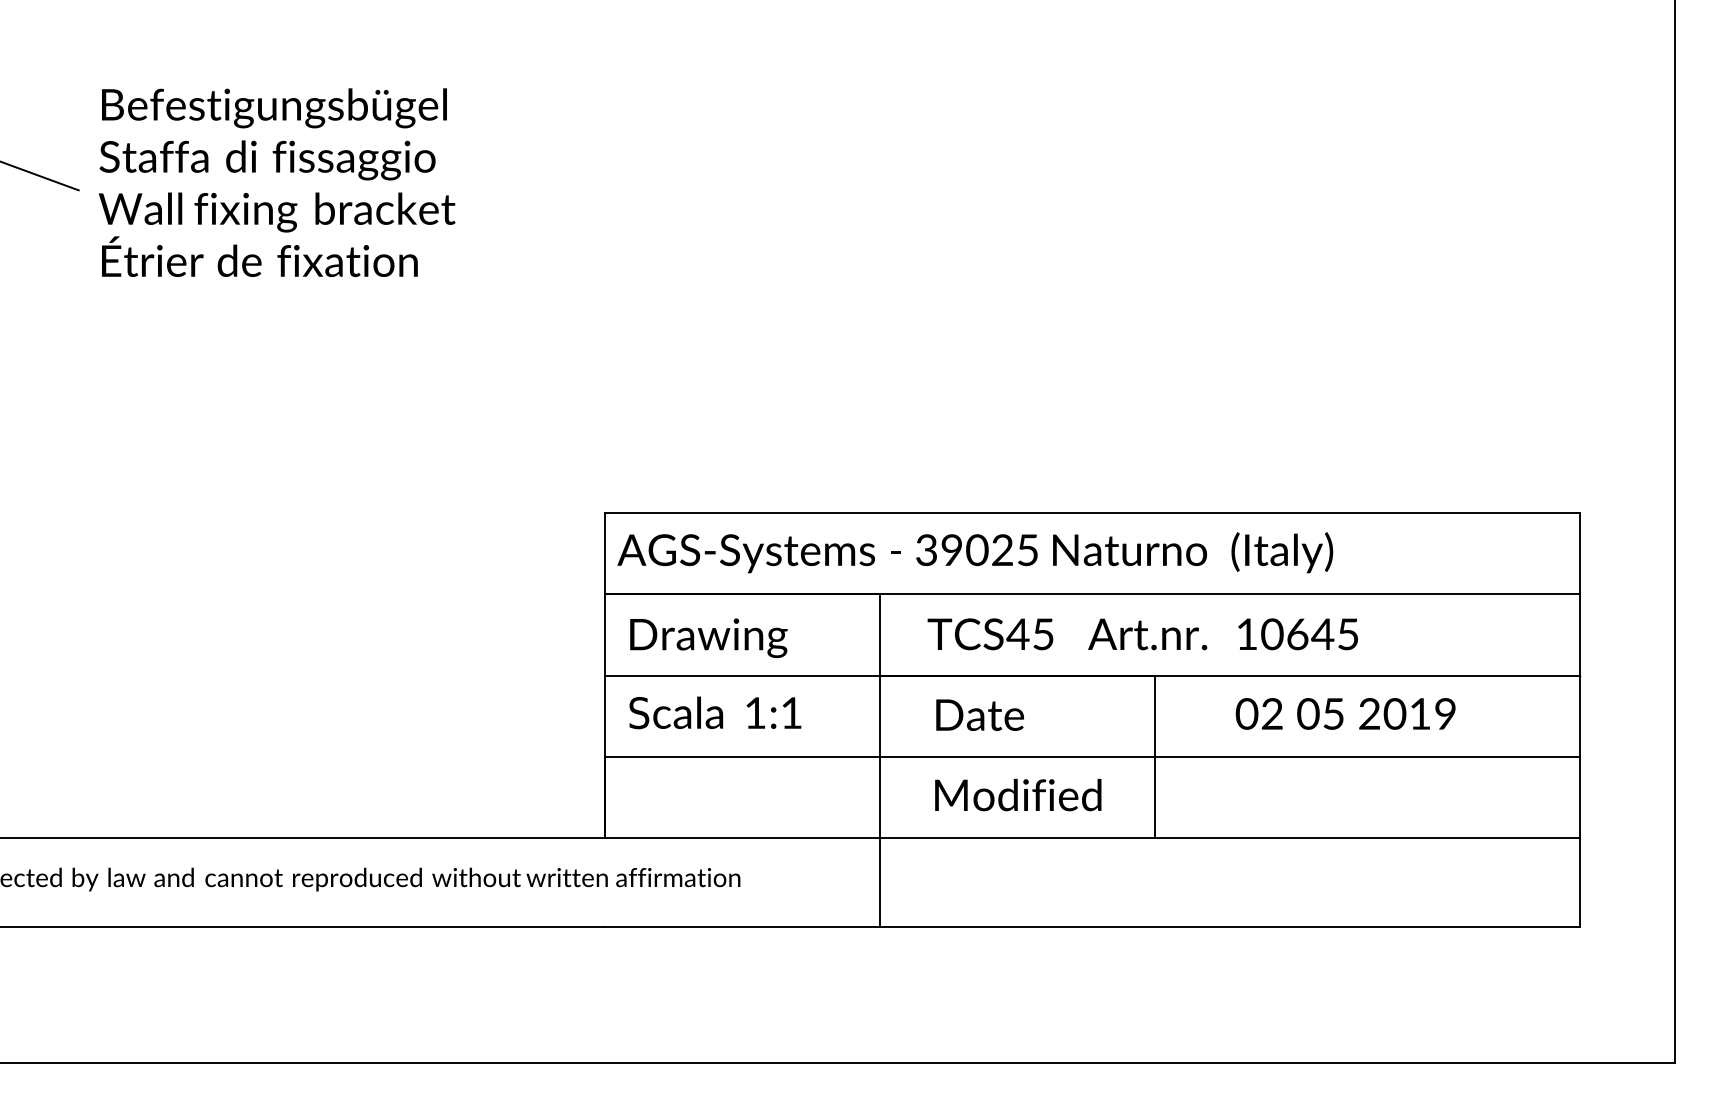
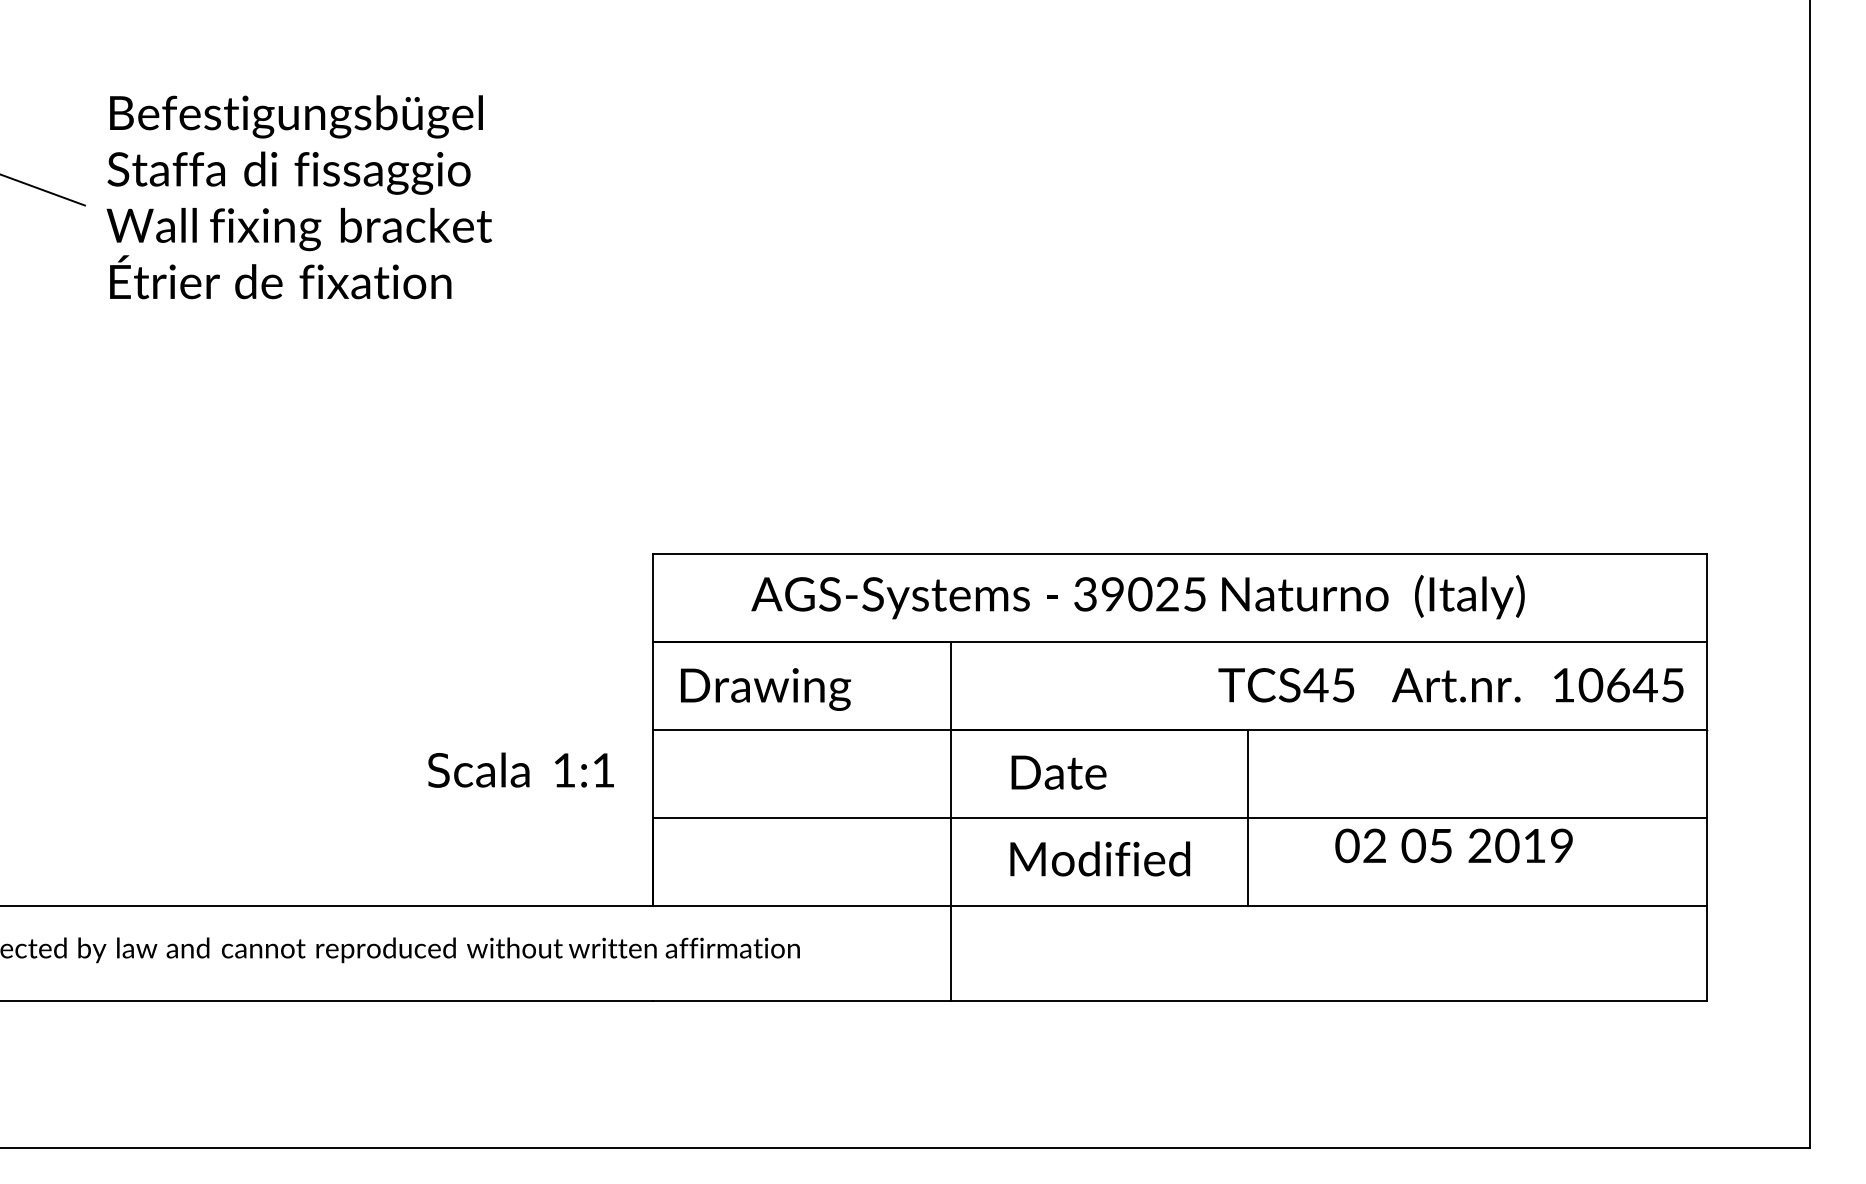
text: (975, 552) -> (1138, 596), moved
text: (1142, 634) -> (1450, 685), moved
text: (715, 712) -> (521, 769), moved
text: (1345, 713) -> (1453, 845), moved

